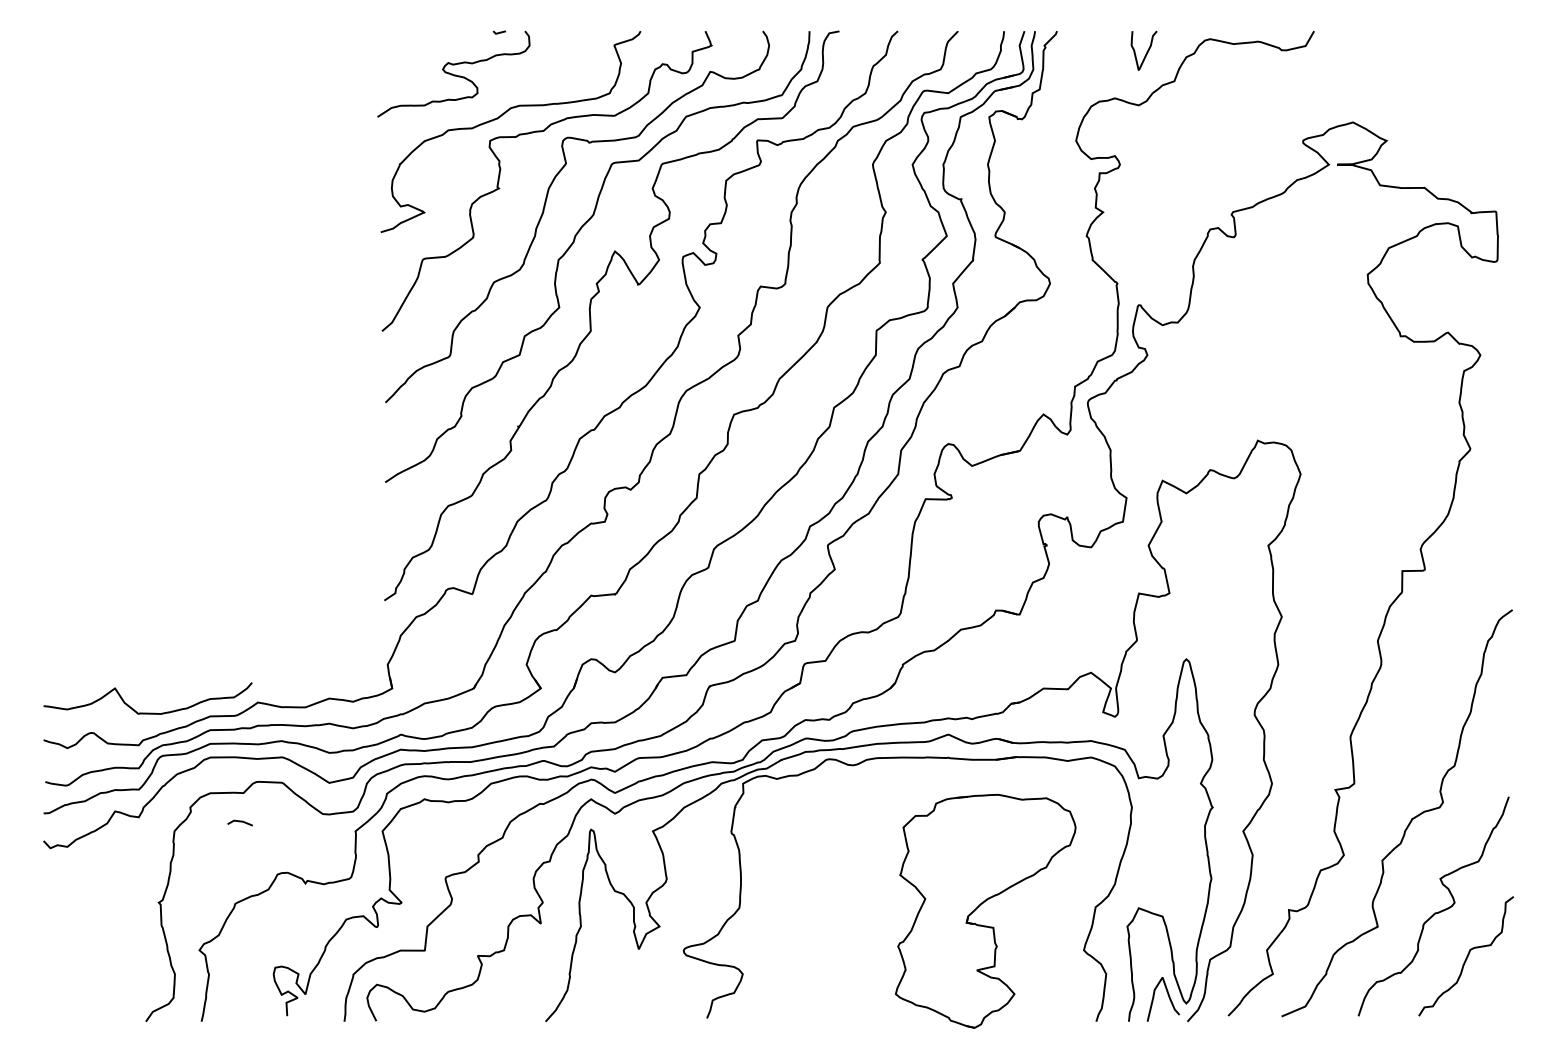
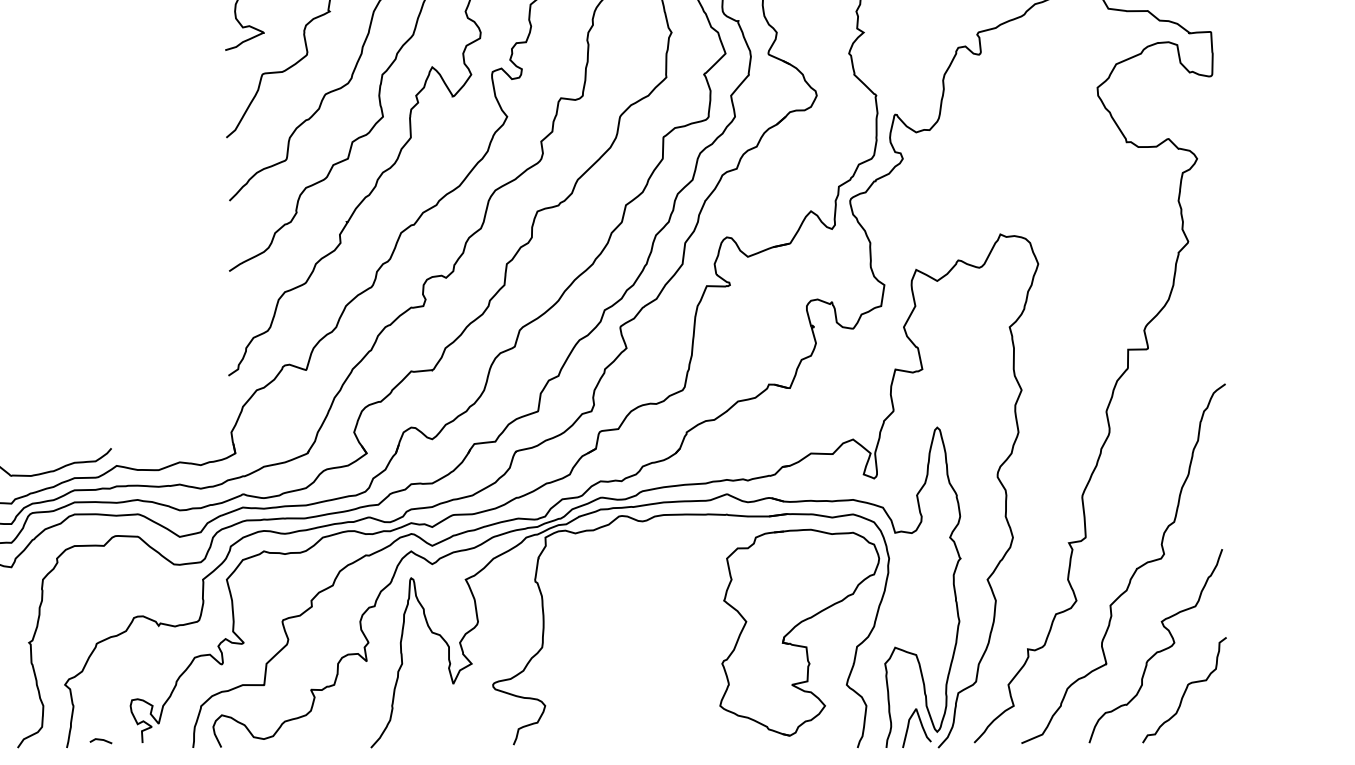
line: (239, 822) -> (100, 740), moved
part: (982, 904) -> (796, 626), moved

